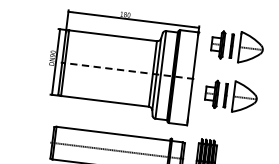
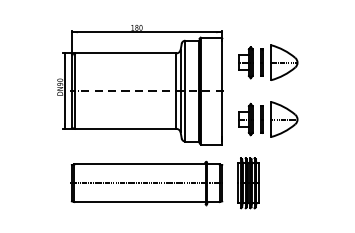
part: (237, 62) -> (270, 80), moved

